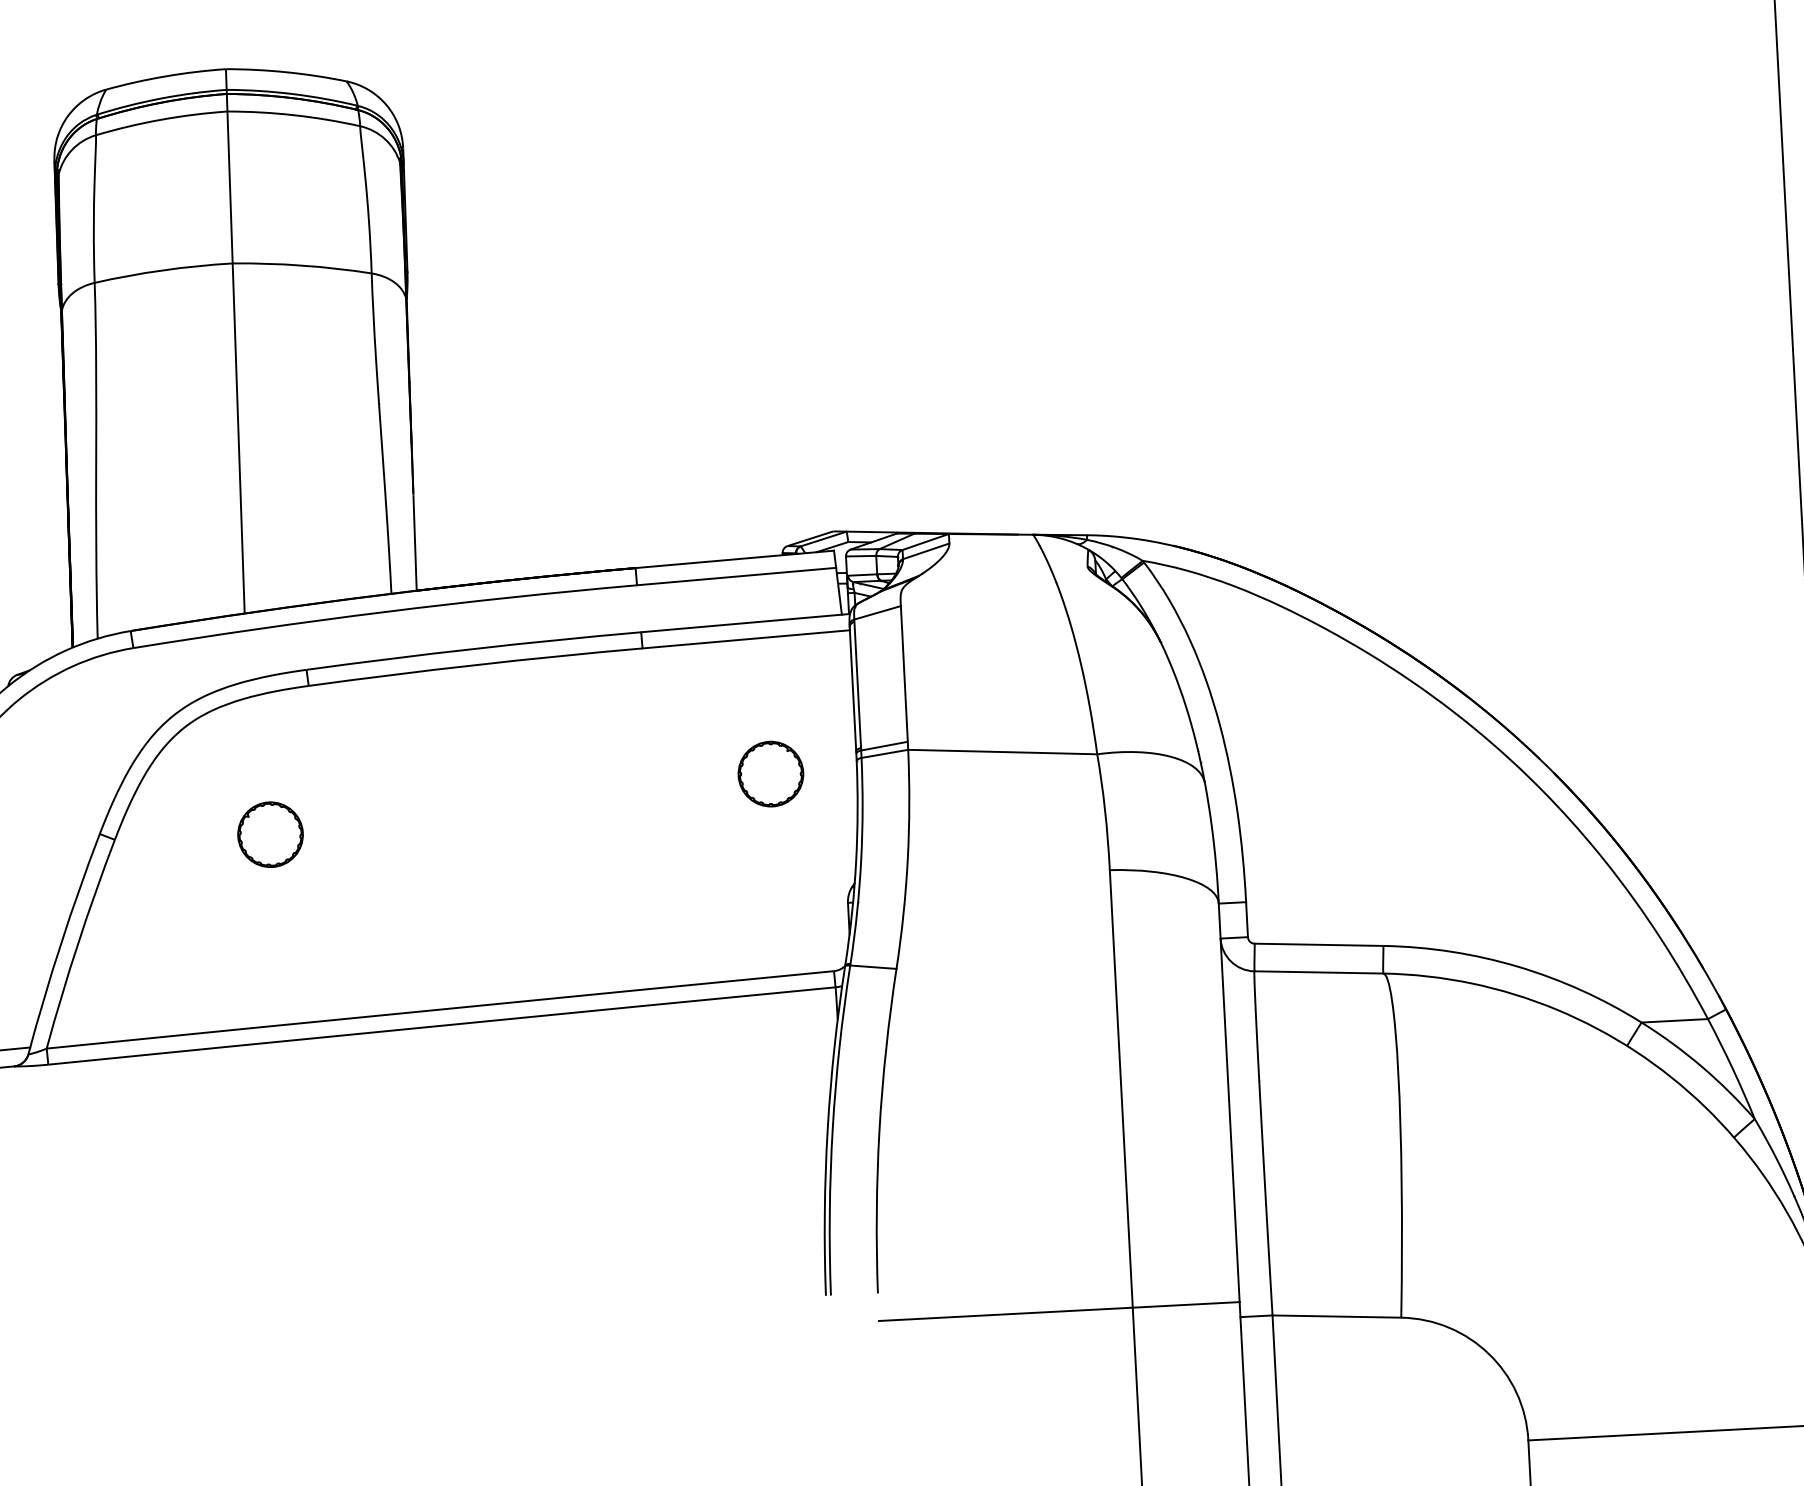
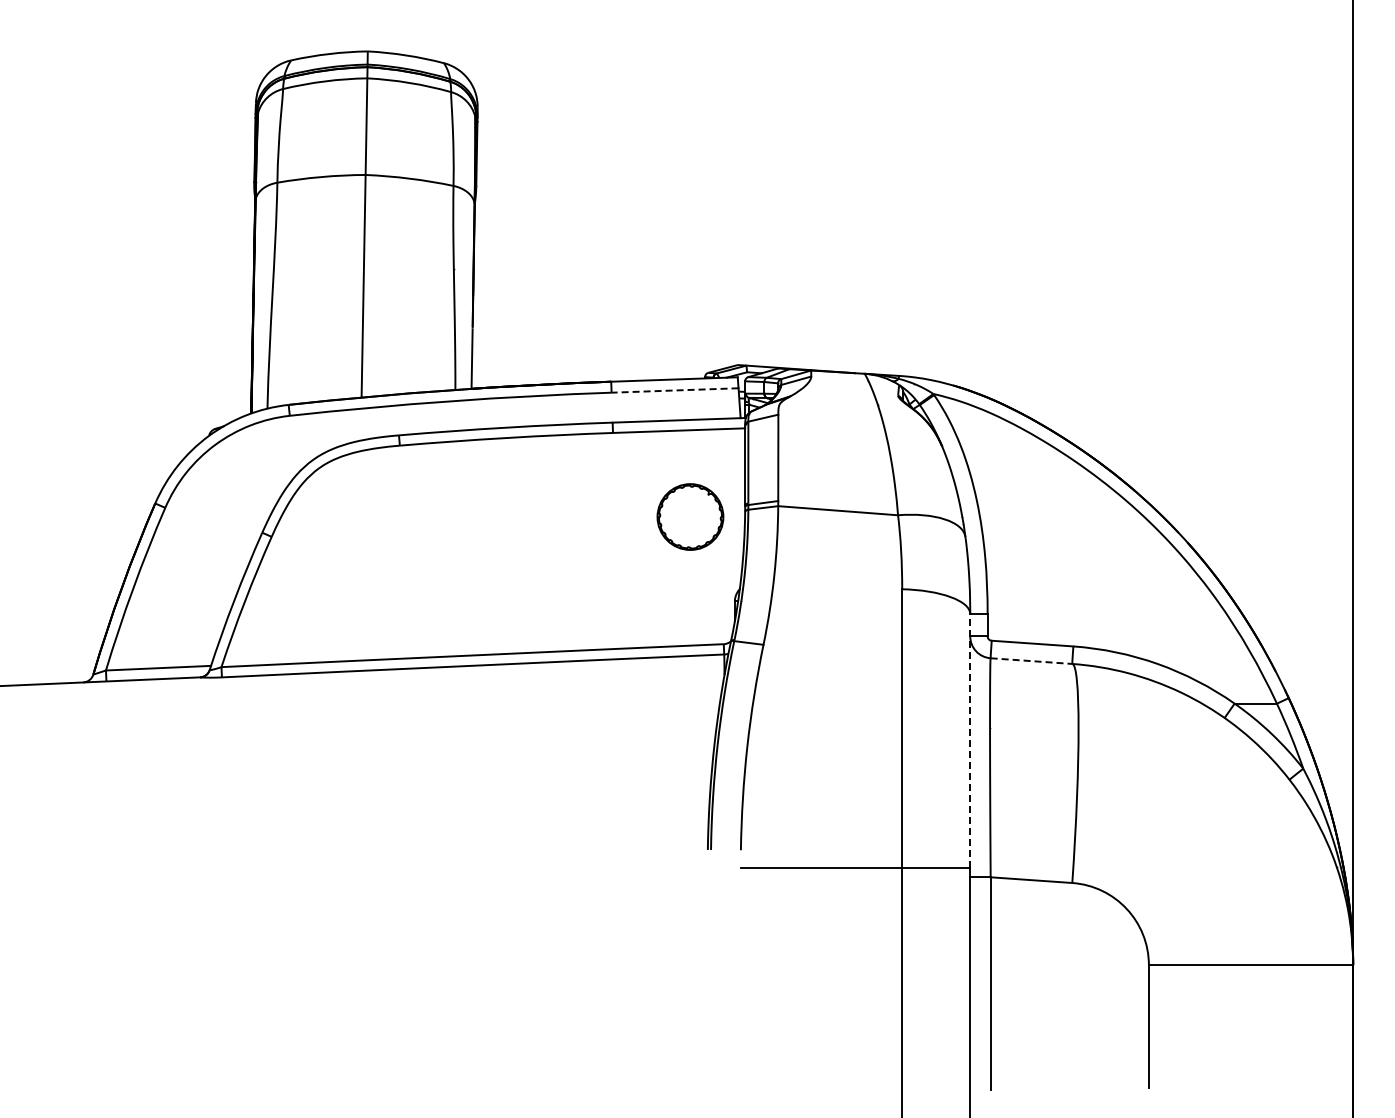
line: (737, 576) -> (675, 390), solid -> dashed
part: (769, 773) -> (689, 516), size x1.6
part: (270, 834) -> (370, 538), removed
line: (1318, 973) -> (1031, 661), solid -> dashed
line: (1229, 1102) -> (970, 740), solid -> dashed

